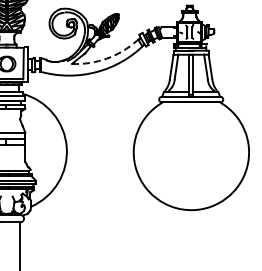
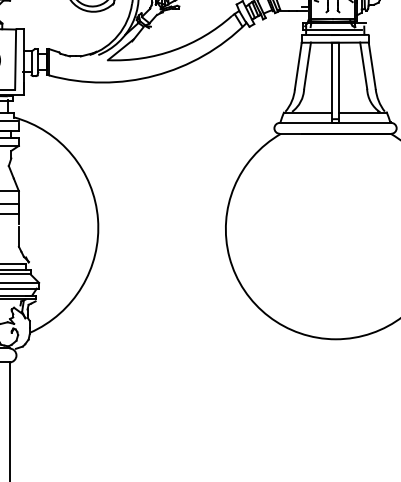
arc: (106, 58) -> (173, 49), dashed -> solid

